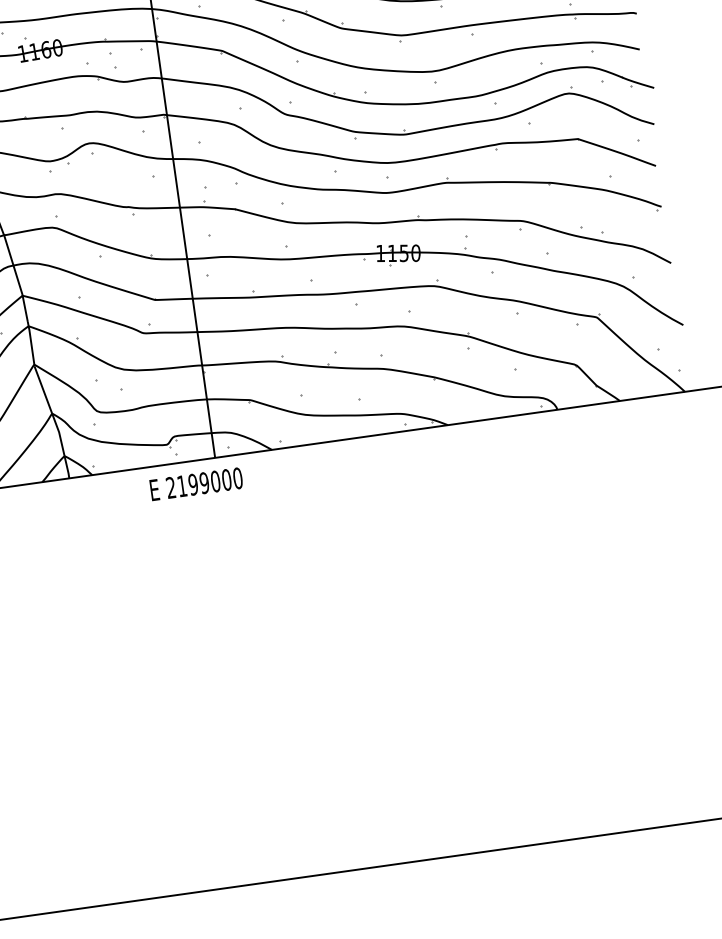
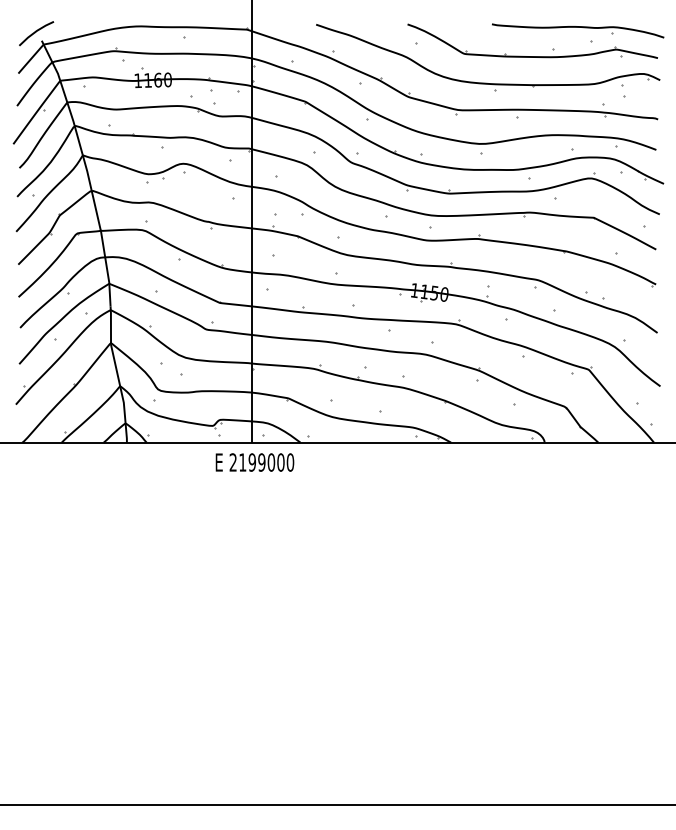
text: (195, 484) -> (254, 462), moved

